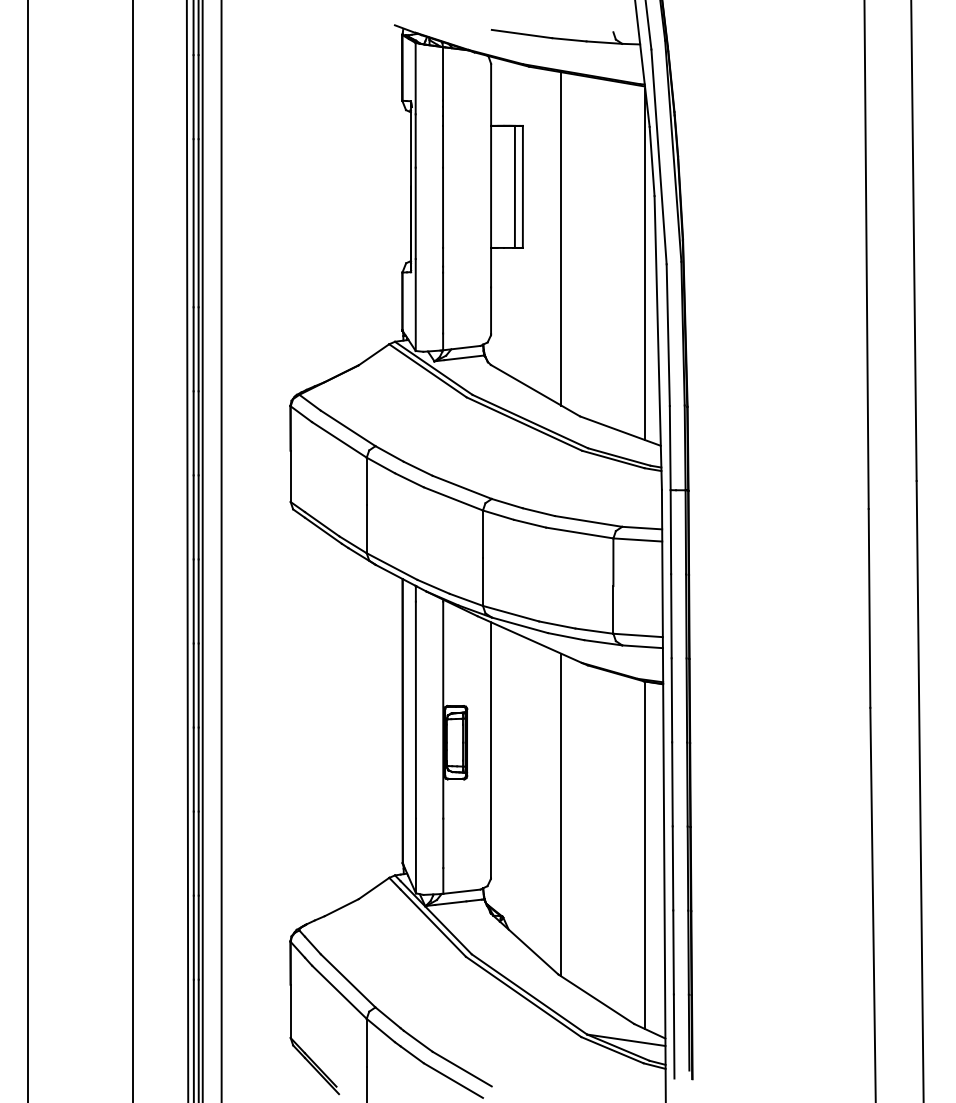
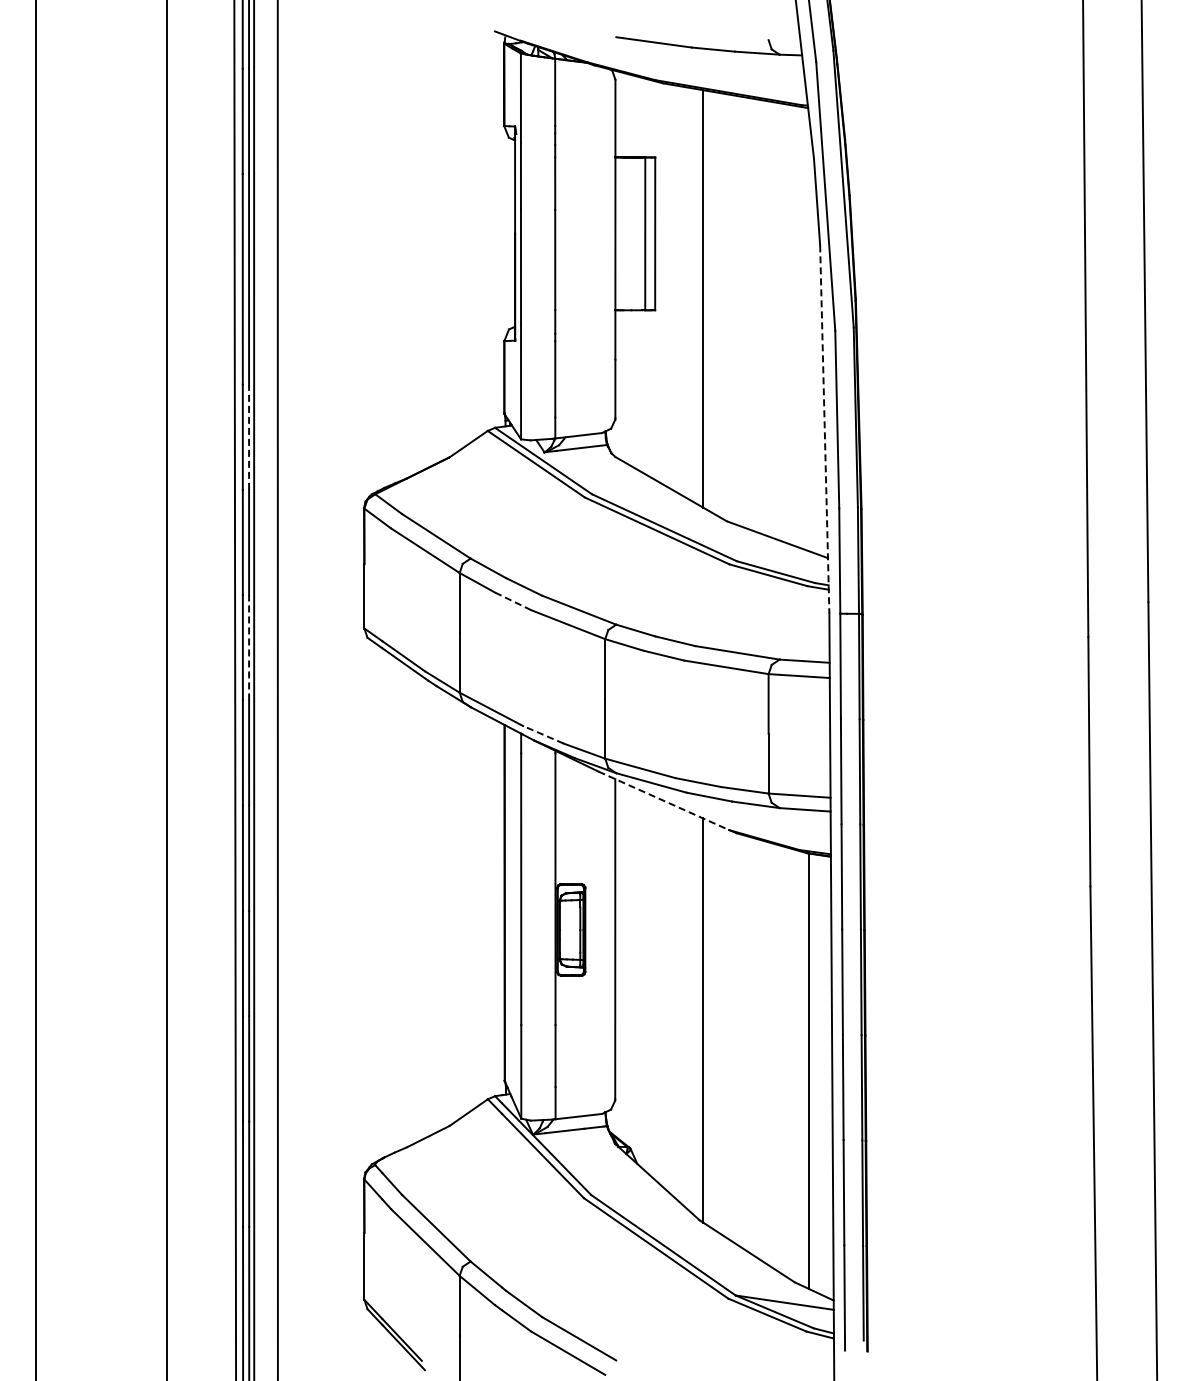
line: (645, 264) -> (808, 331), removed
line: (658, 343) -> (824, 429), solid -> dashed
line: (198, 349) -> (249, 437), solid -> dashed
line: (408, 480) -> (512, 601), solid -> dashed
line: (198, 517) -> (249, 647), solid -> dashed
line: (432, 586) -> (542, 734), solid -> dashed
line: (529, 639) -> (663, 800), solid -> dashed

